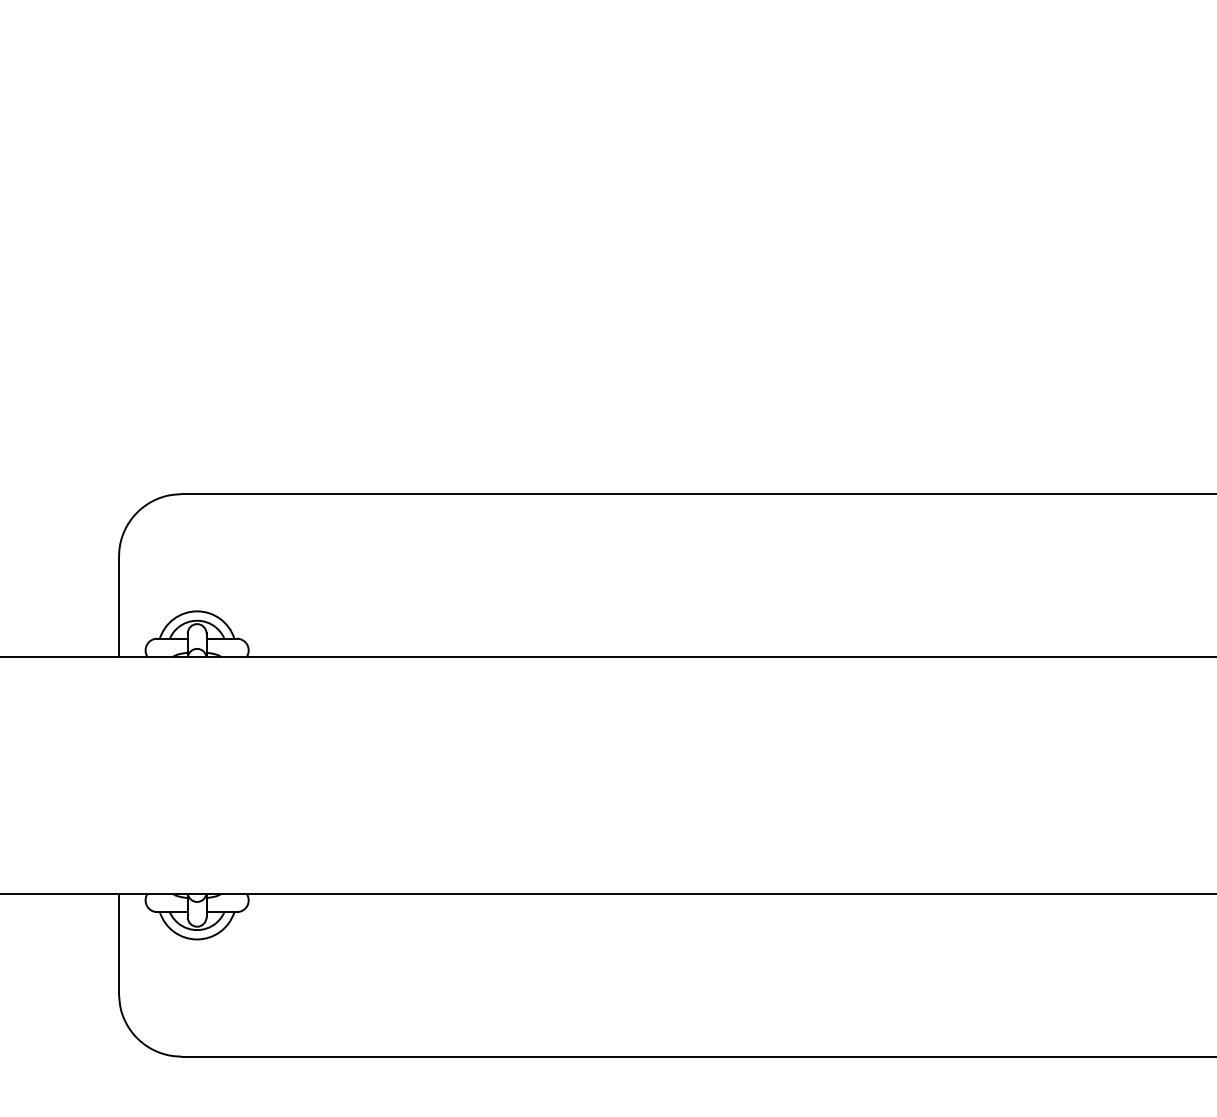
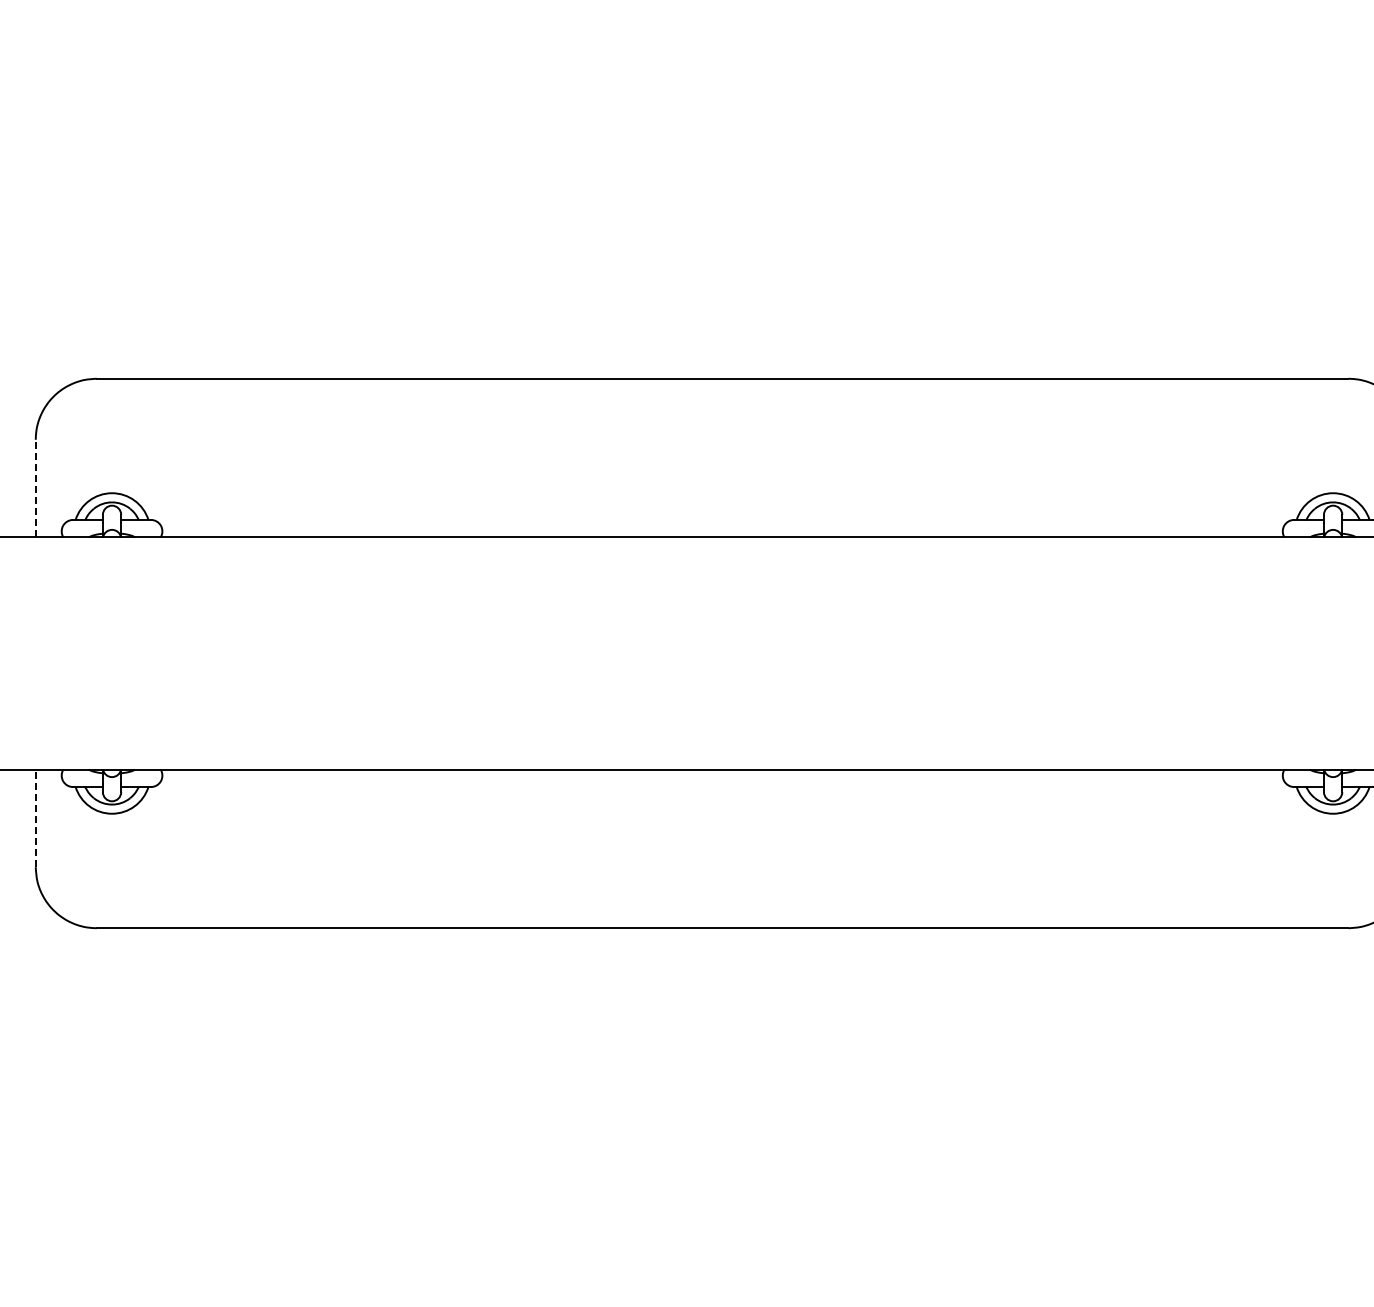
line: (118, 606) -> (35, 488), solid -> dashed
line: (118, 944) -> (35, 818), solid -> dashed

